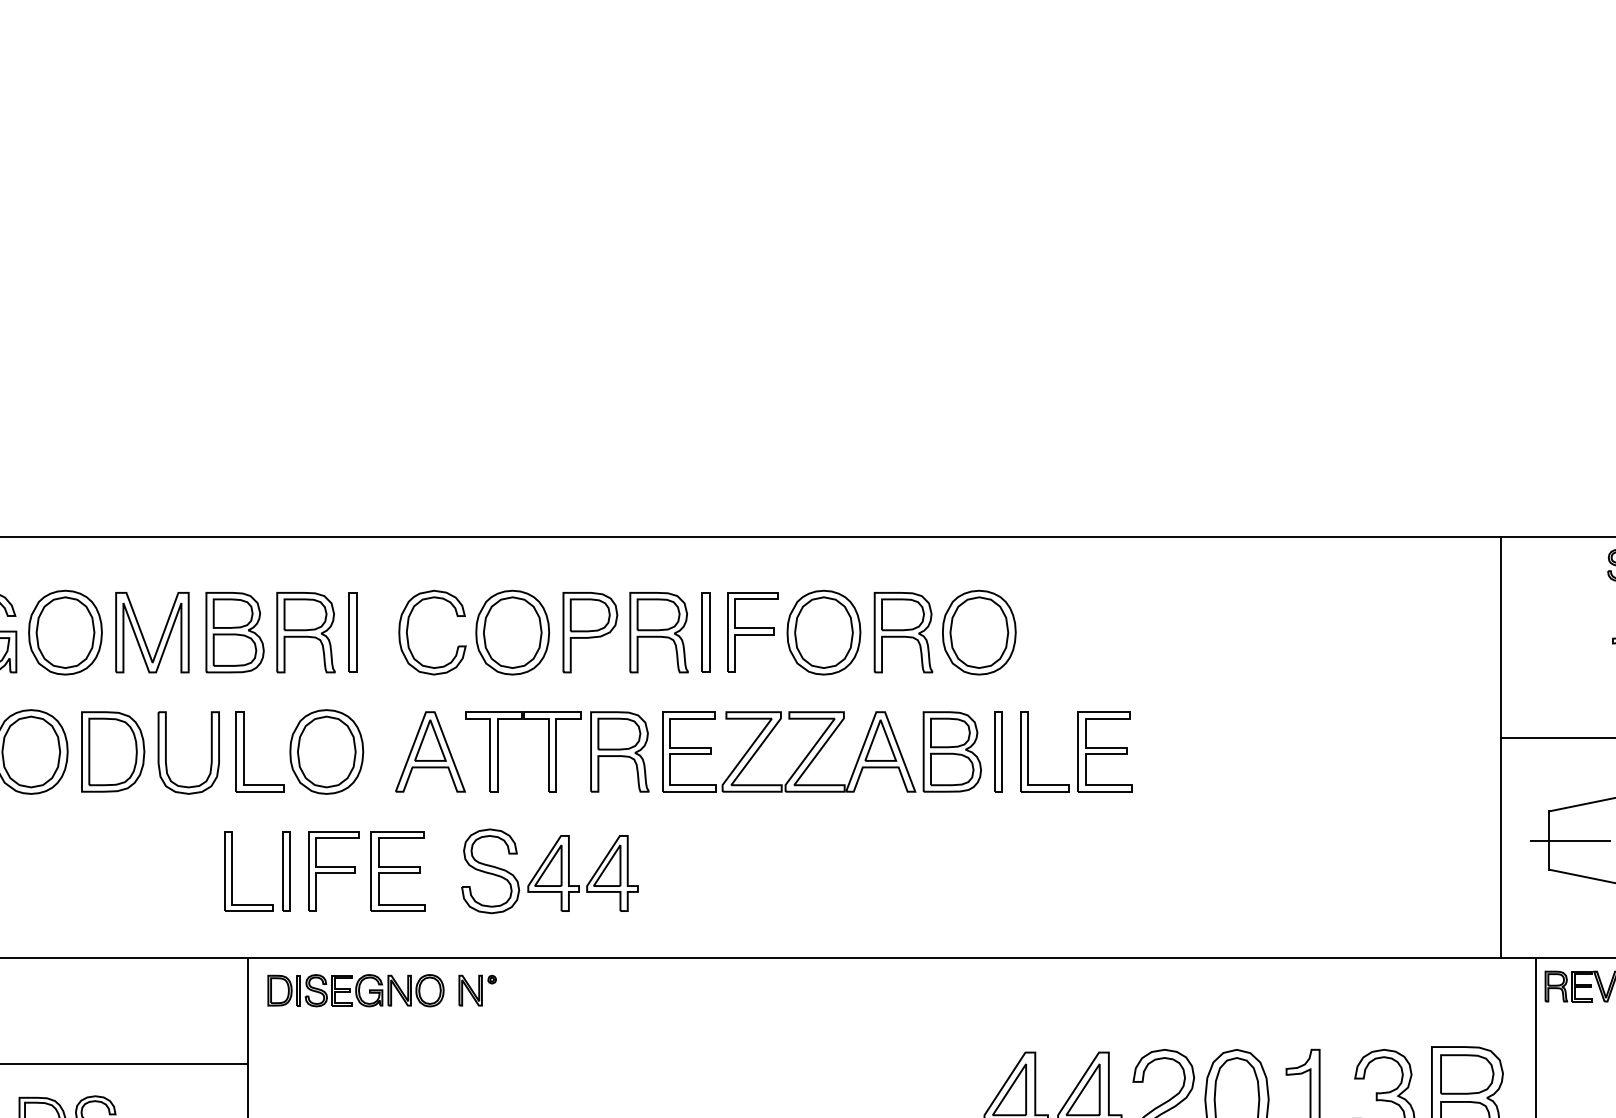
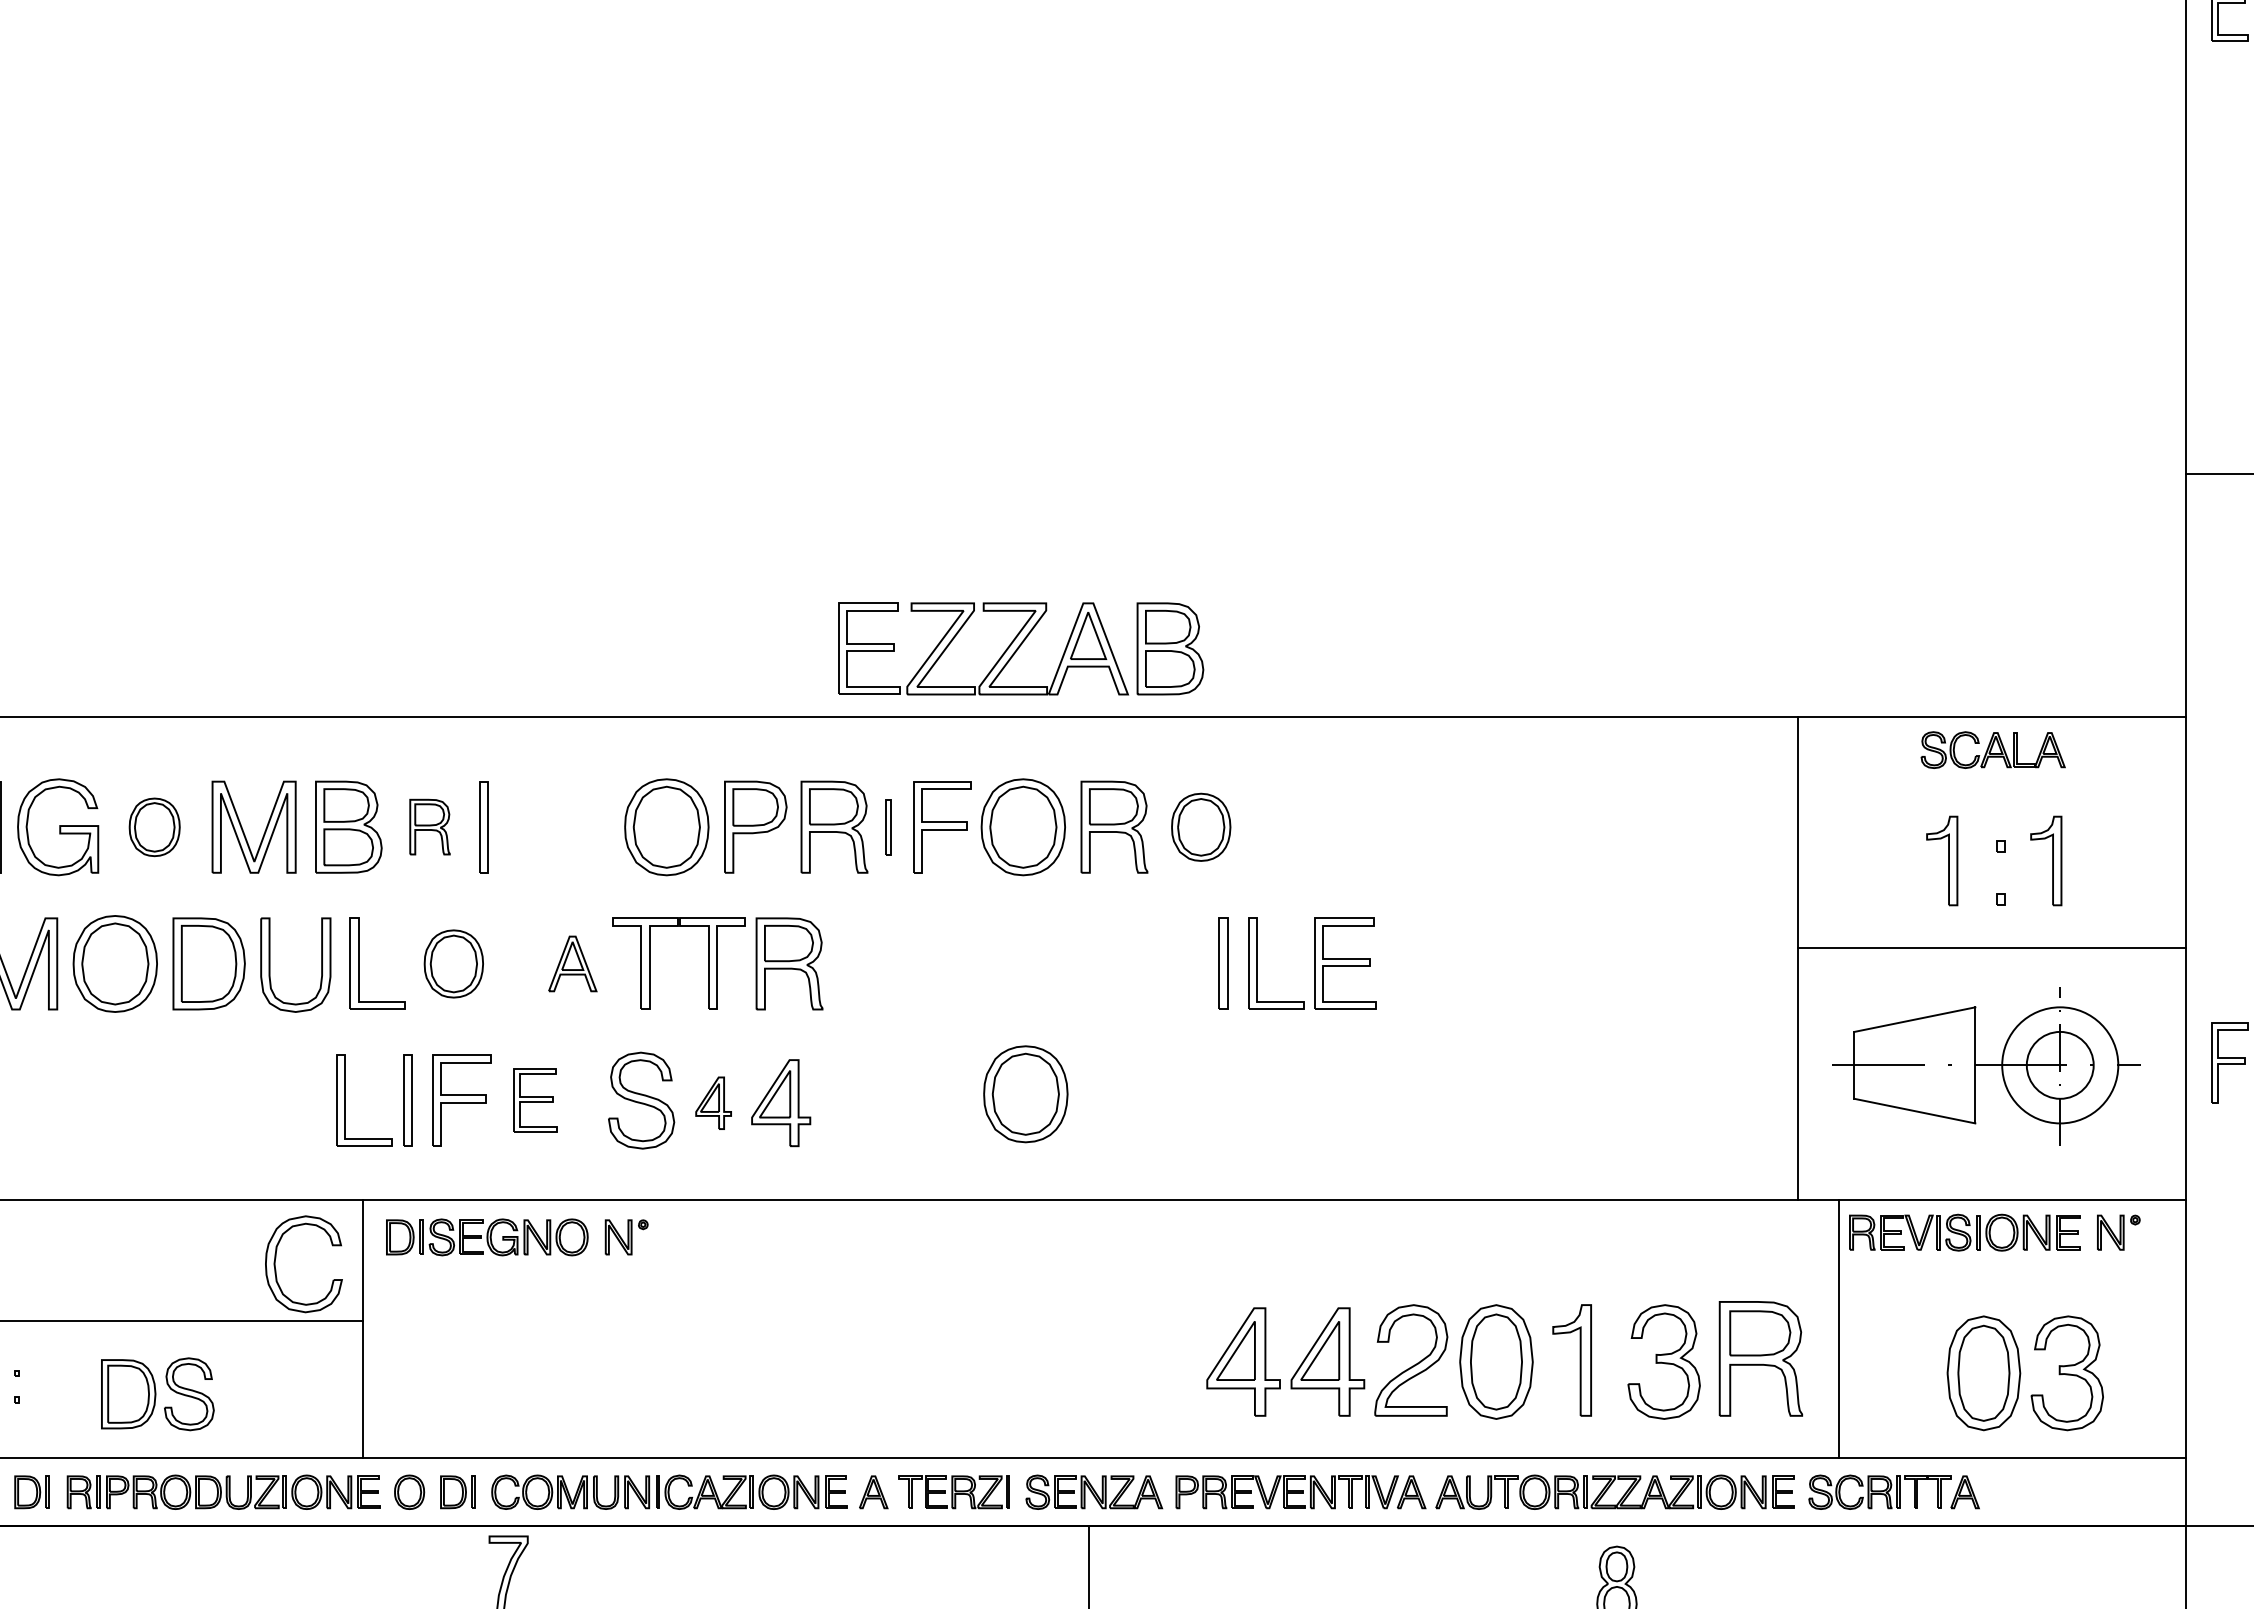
part: (305, 631) -> (429, 826), size x0.6
part: (65, 632) -> (154, 827), size x0.6
part: (706, 632) -> (888, 827), size x0.6
part: (978, 632) -> (1200, 827), size x0.7
part: (408, 637) -> (276, 1269), moved
part: (326, 751) -> (453, 963), size x0.7
part: (430, 751) -> (572, 963), size x0.6
part: (822, 751) -> (1021, 648), moved
part: (825, 865) -> (1025, 1094), added
part: (398, 871) -> (535, 1100), size x0.7
part: (553, 873) -> (713, 1103), size x0.6

